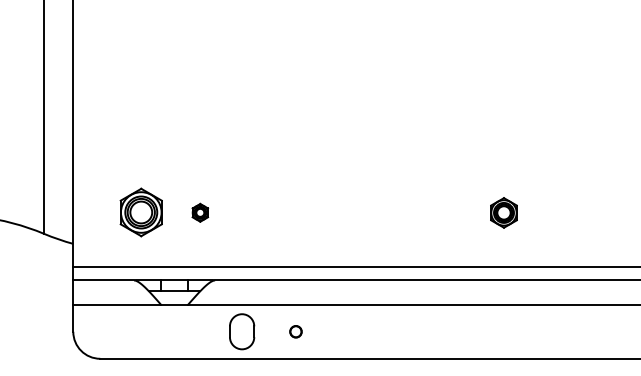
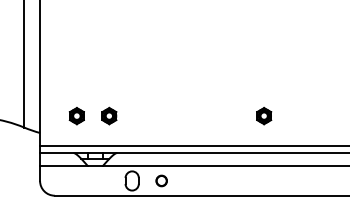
part: (200, 211) -> (109, 115), size x1.67
part: (504, 211) -> (264, 115), moved
part: (140, 213) -> (76, 116), size x0.62
part: (295, 330) -> (161, 180), size x1.67

